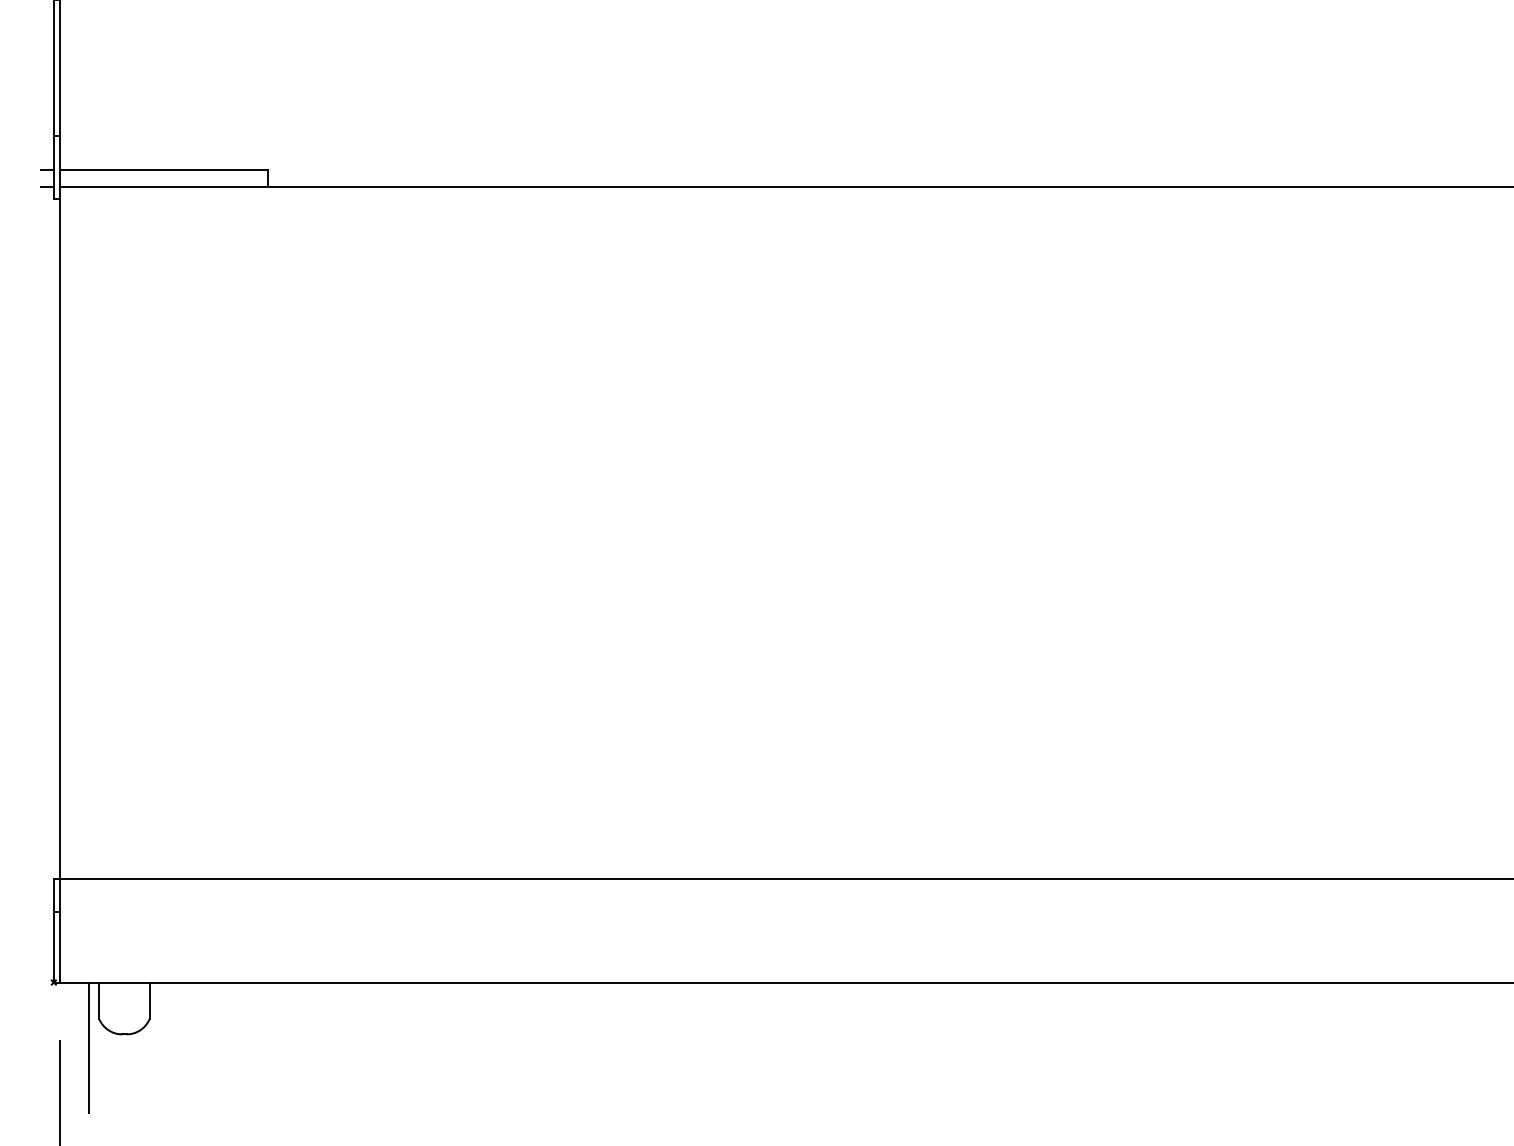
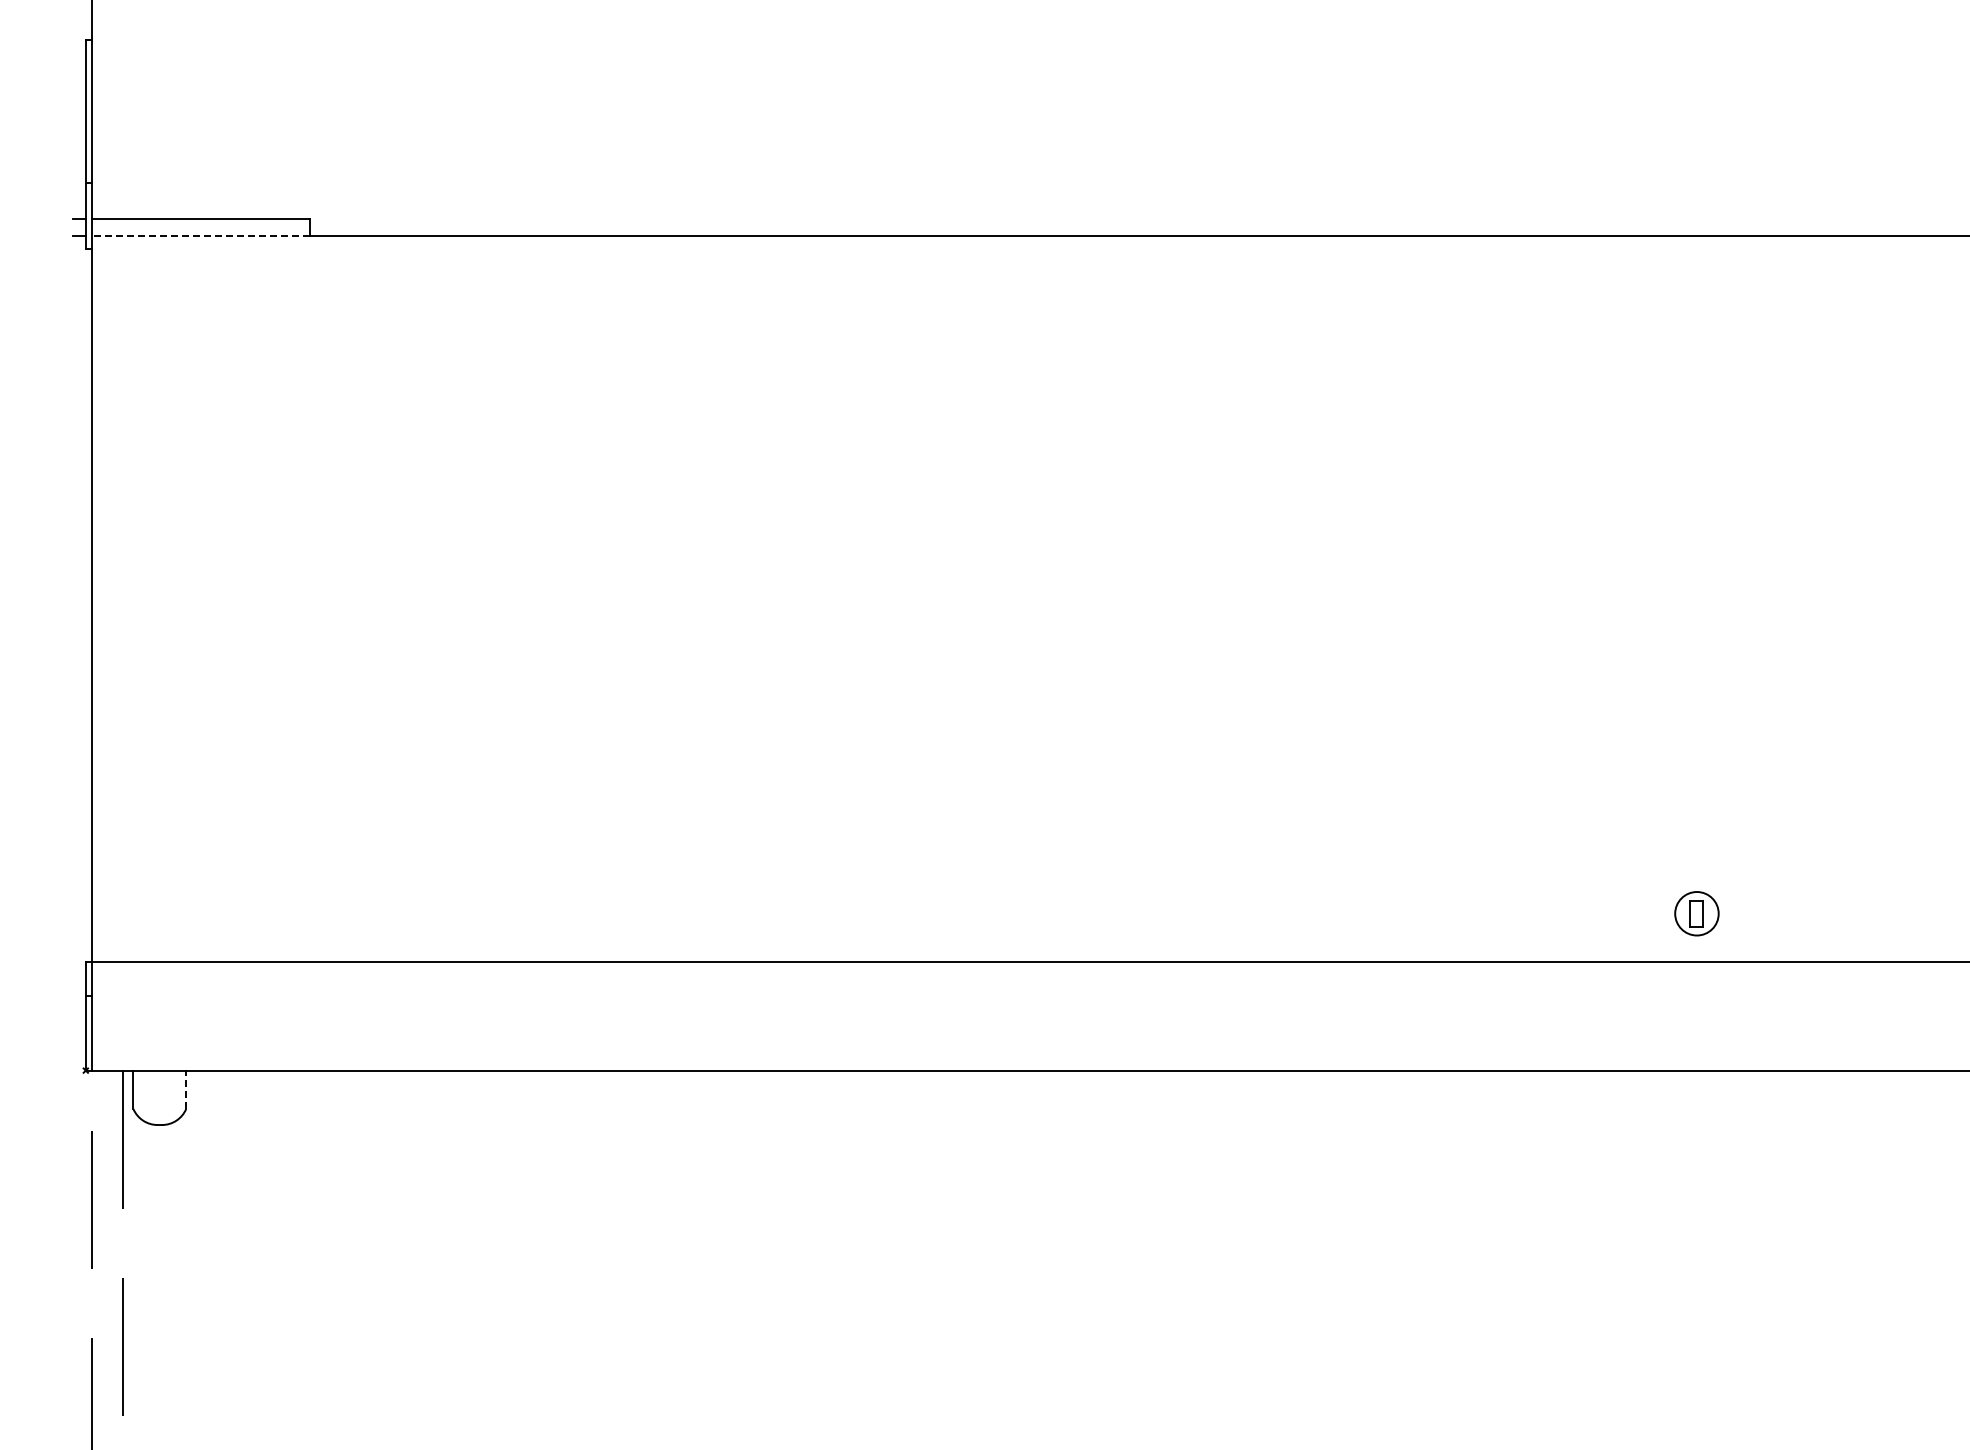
line: (164, 186) -> (201, 236), solid -> dashed
line: (149, 1000) -> (186, 1089), solid -> dashed

